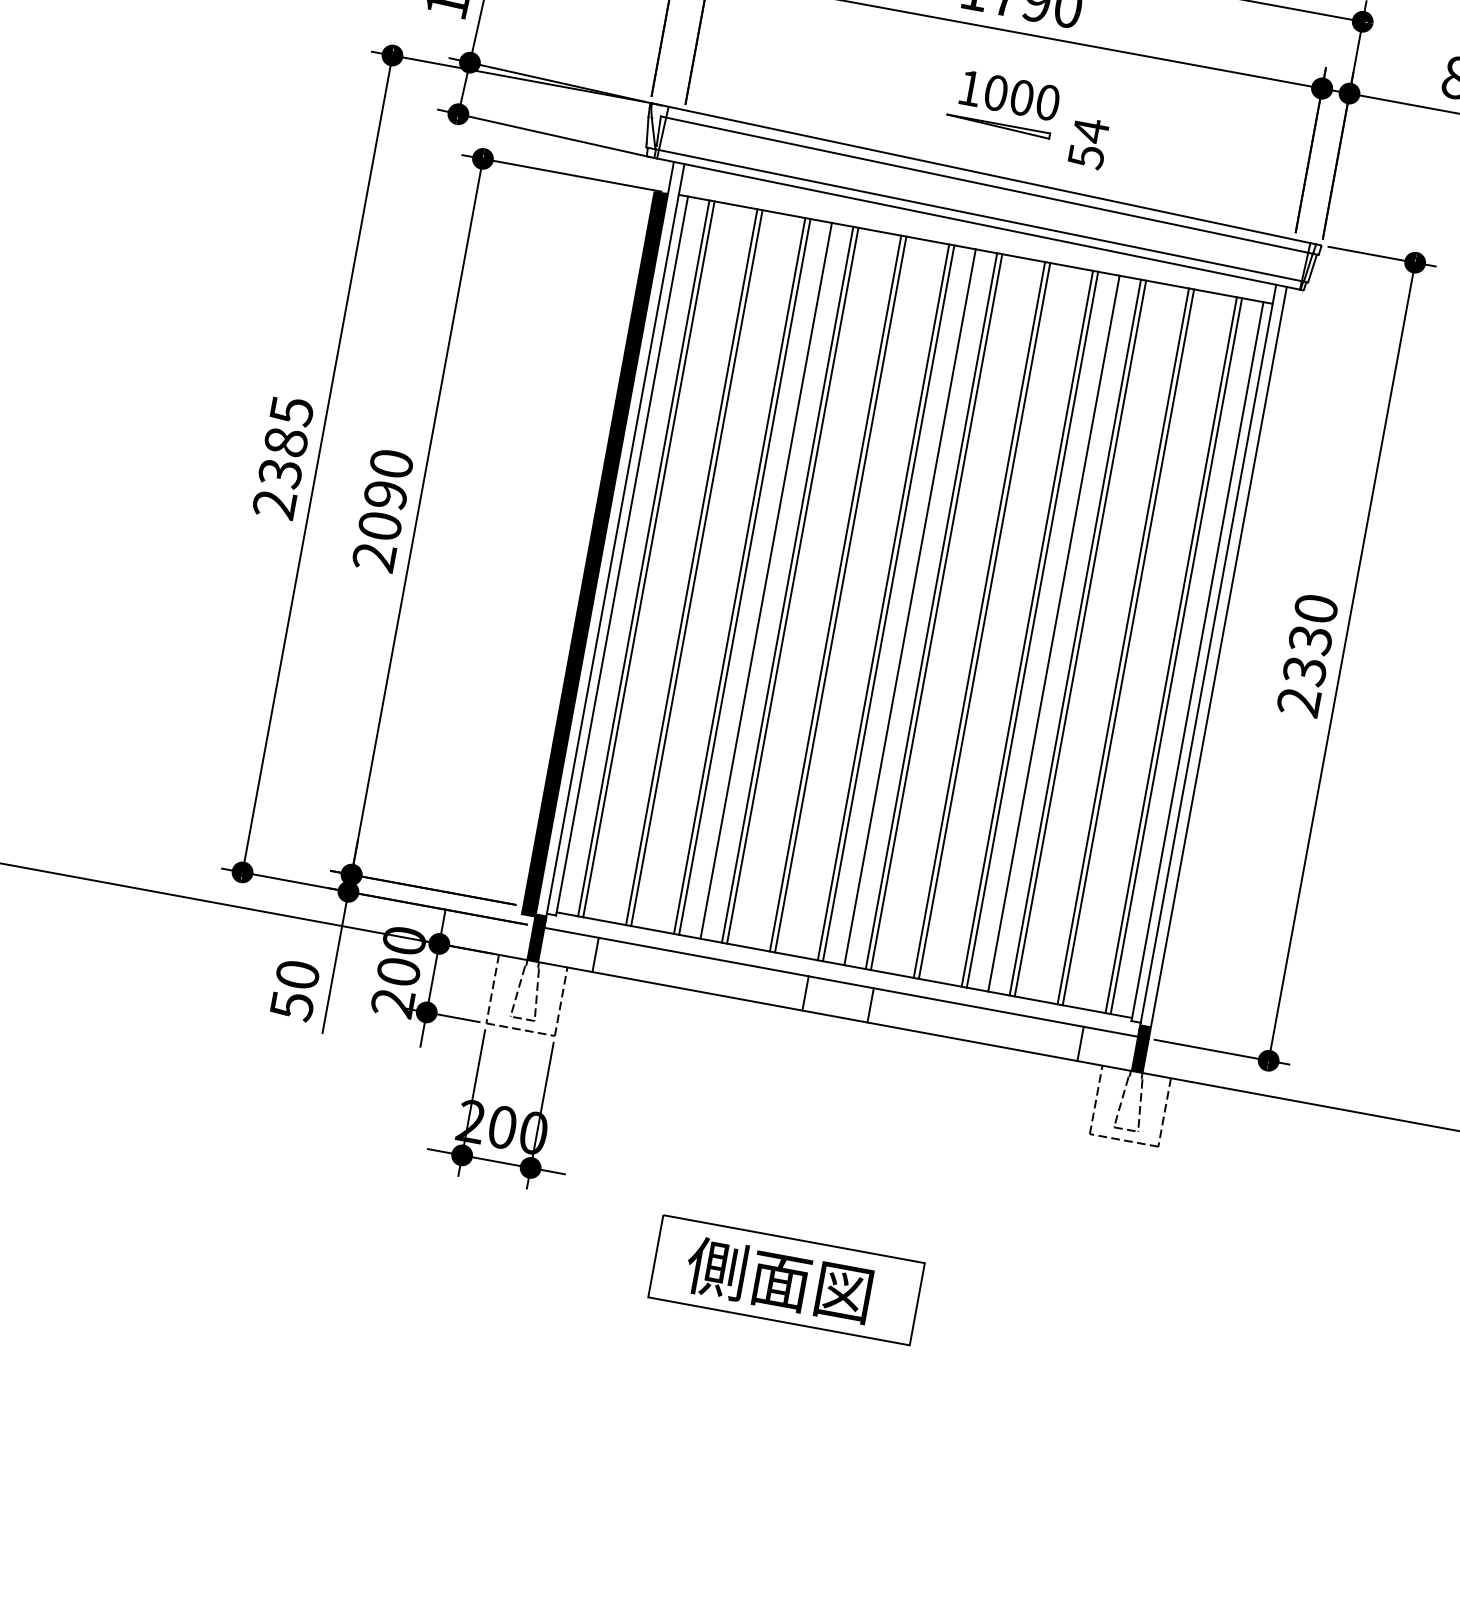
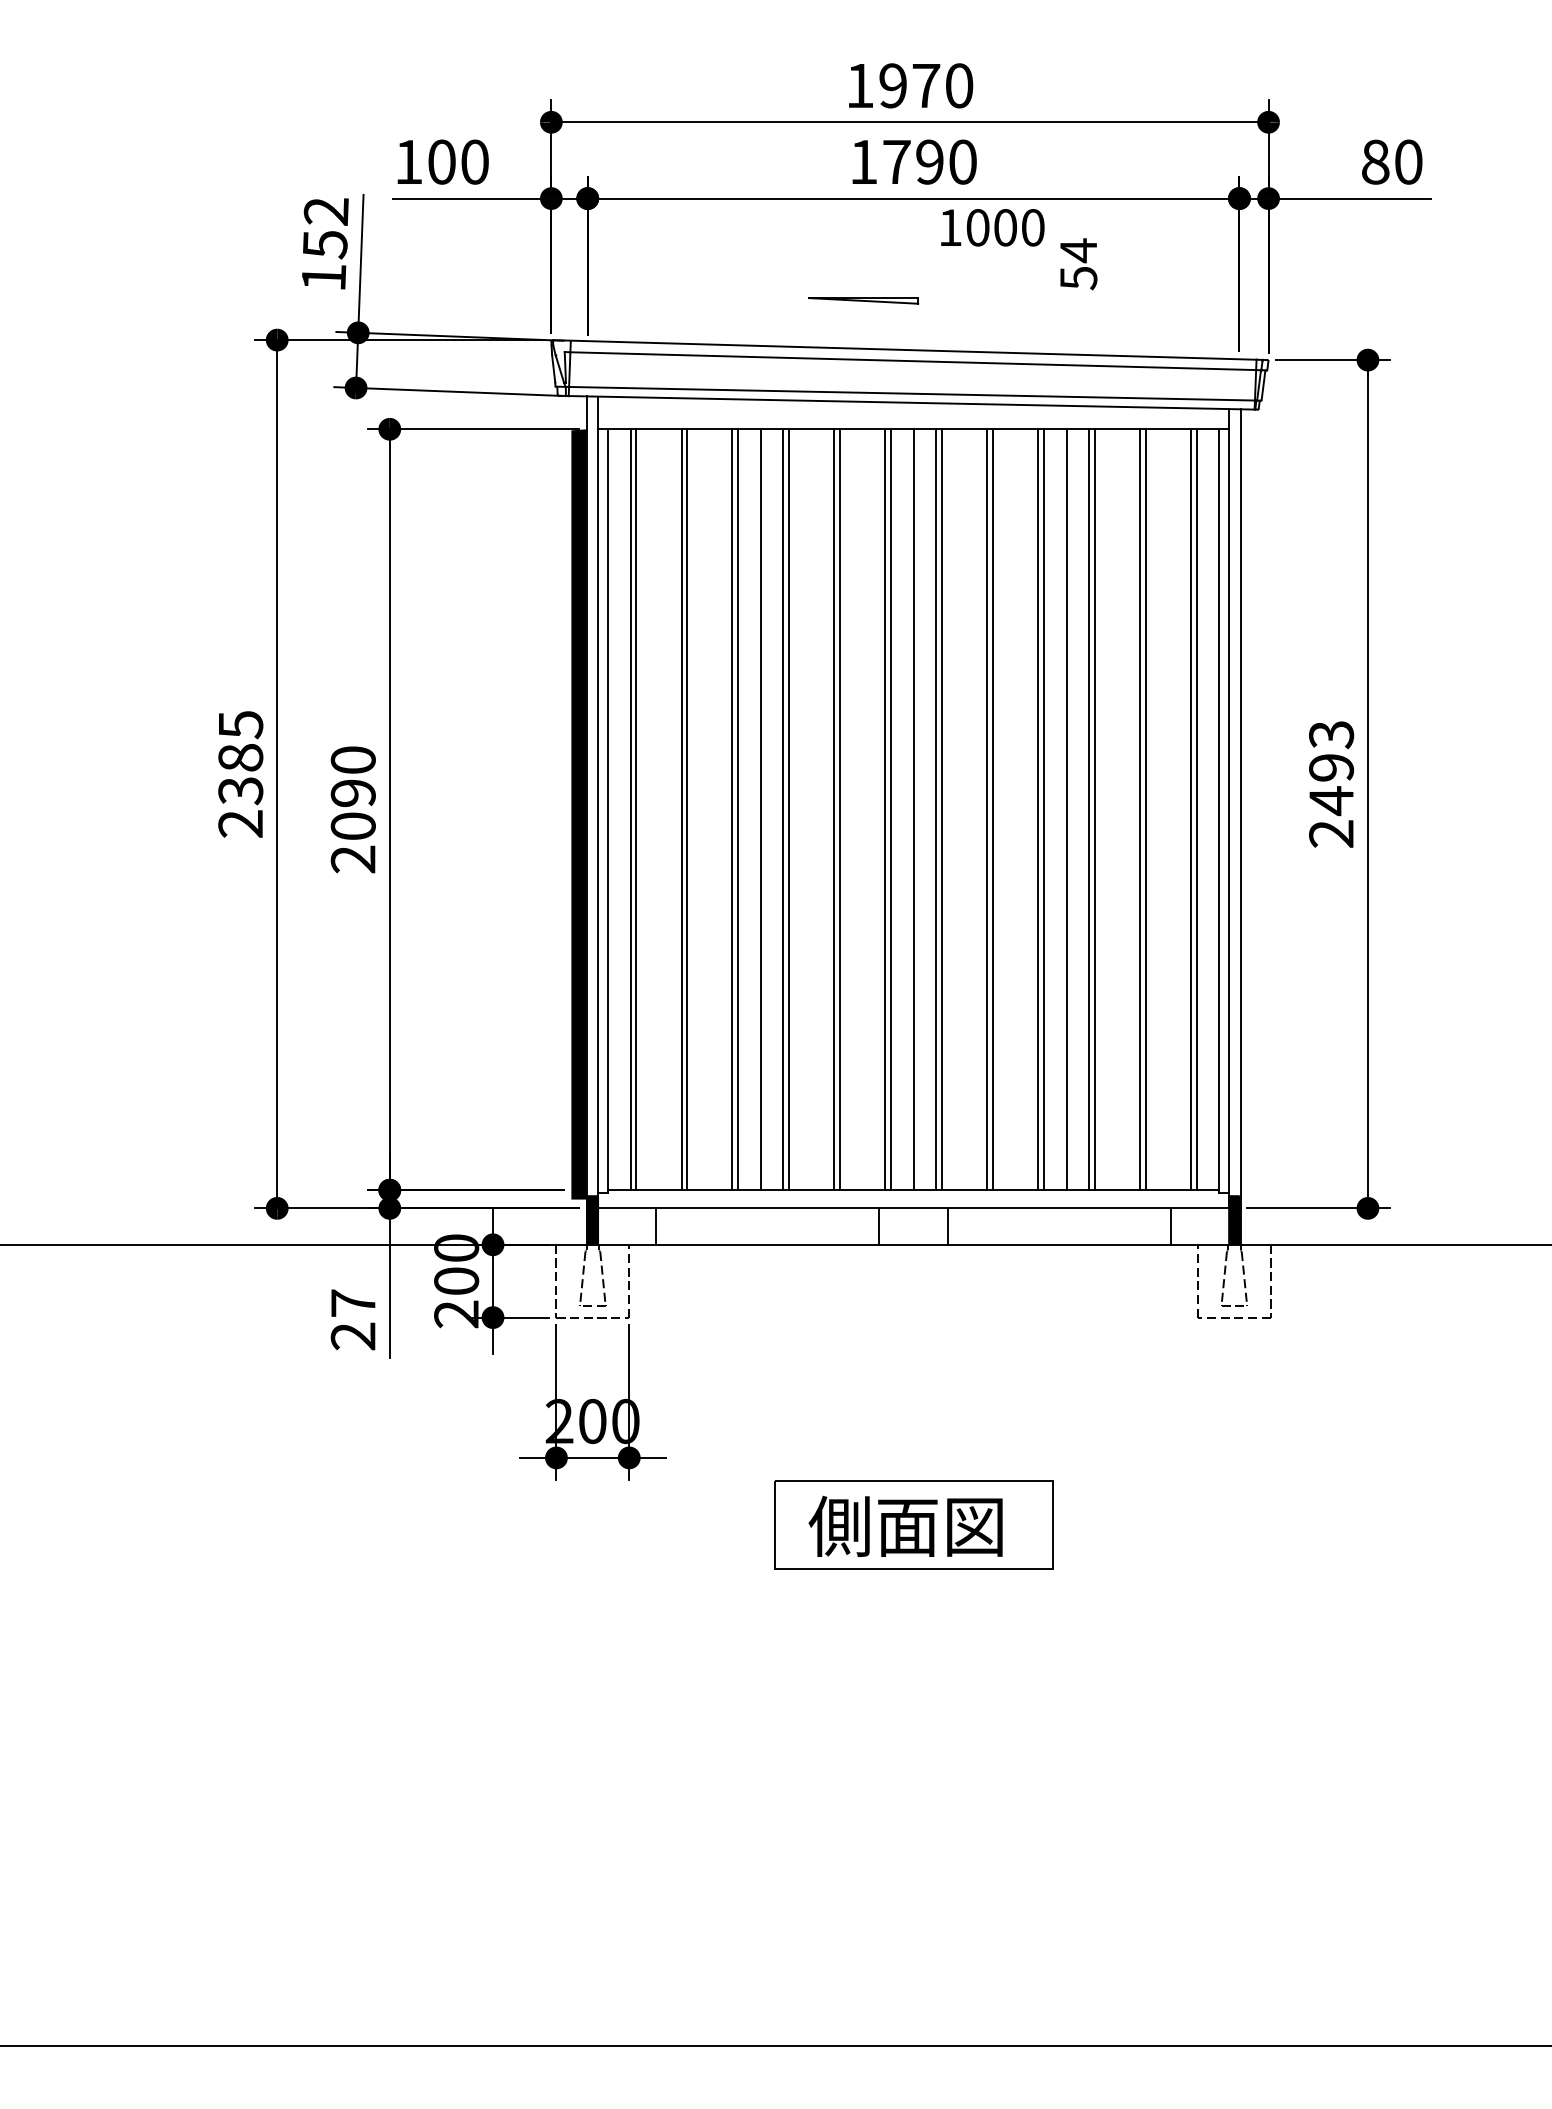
text: (1009, 95) -> (992, 227), moved
part: (998, 126) -> (863, 300), moved
text: (1088, 143) -> (1078, 264), moved
text: (1310, 640) -> (1331, 768), 2330 -> 2493
text: (294, 989) -> (352, 1319), 50 -> 27

